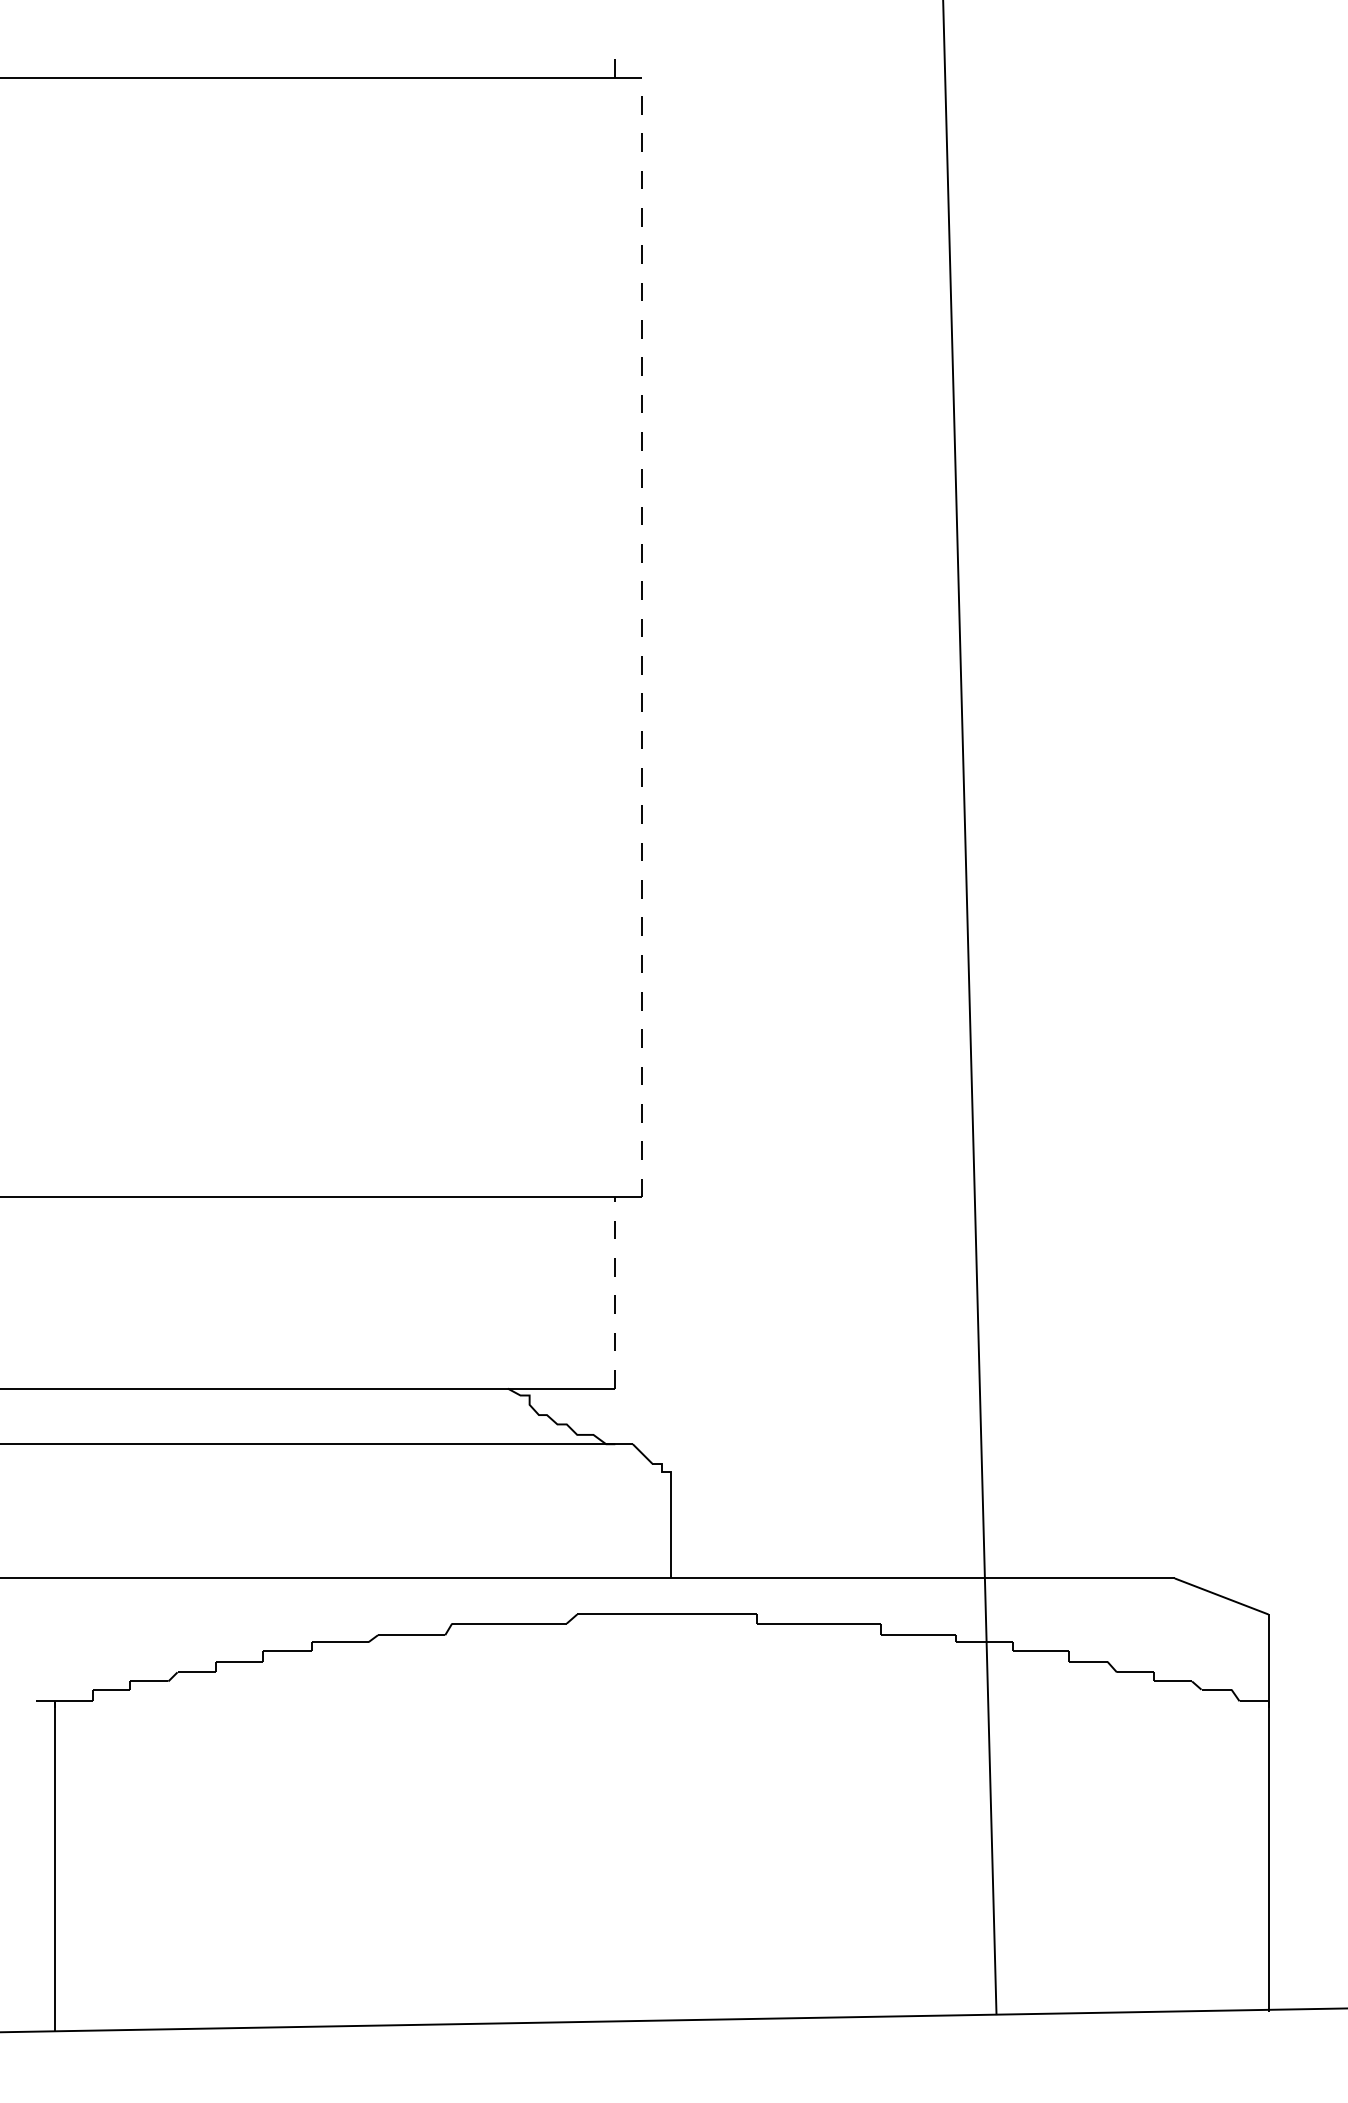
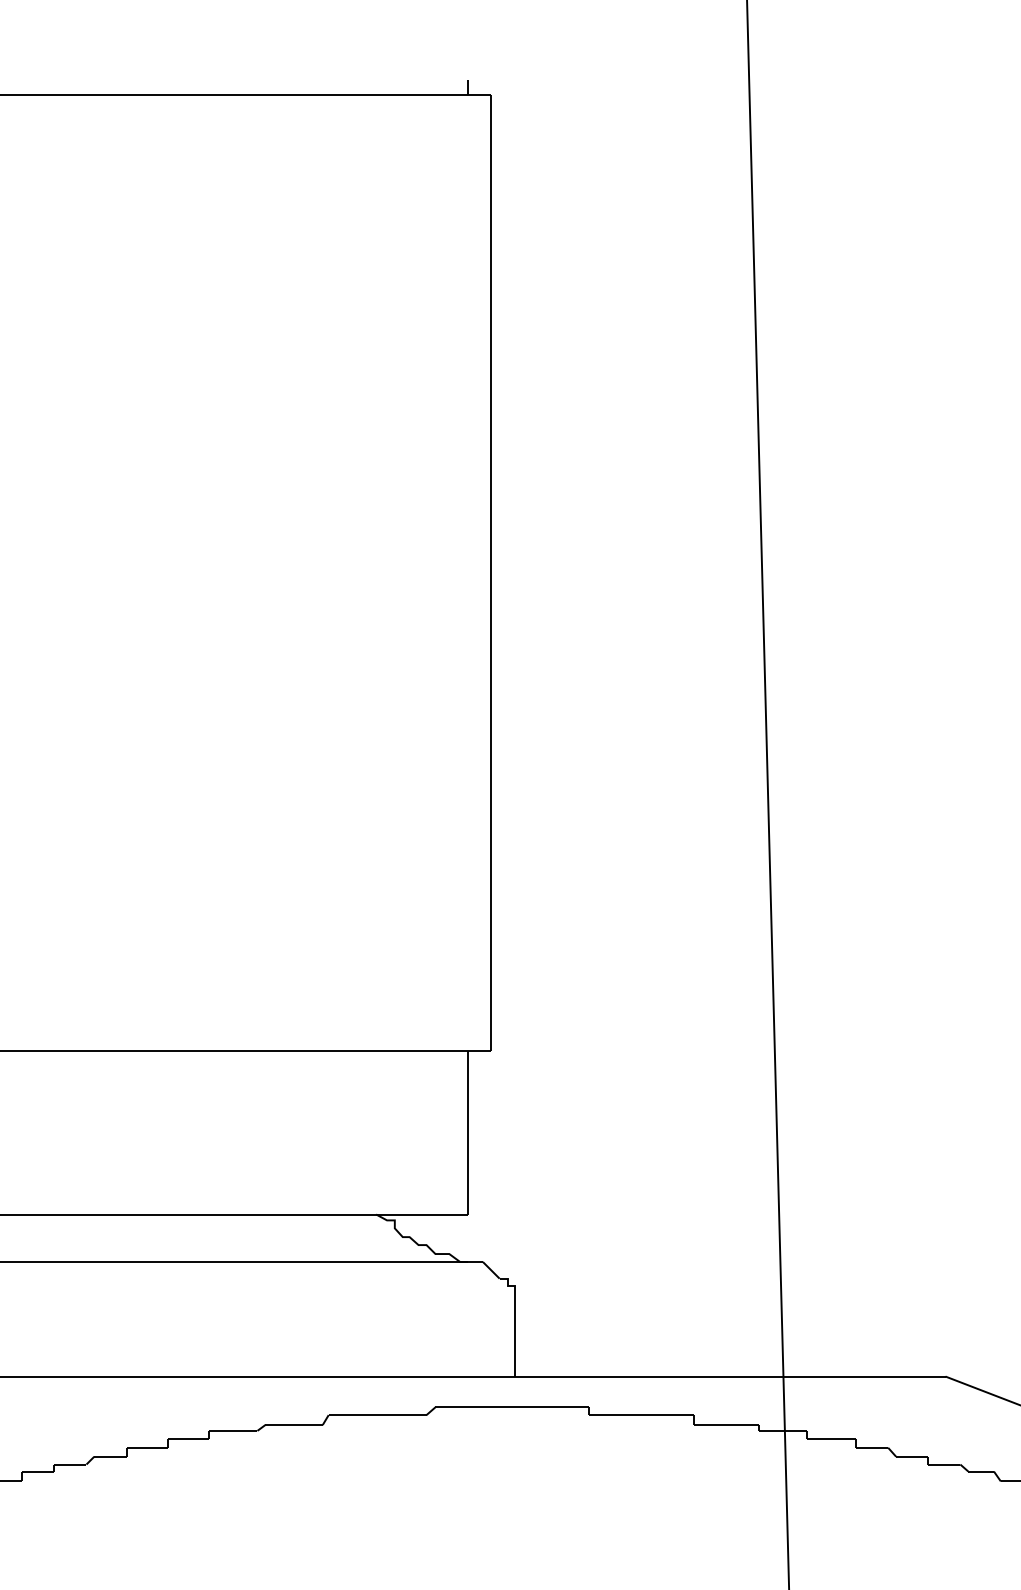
line: (642, 637) -> (491, 573), dashed -> solid
line: (615, 1293) -> (468, 1133), dashed -> solid

